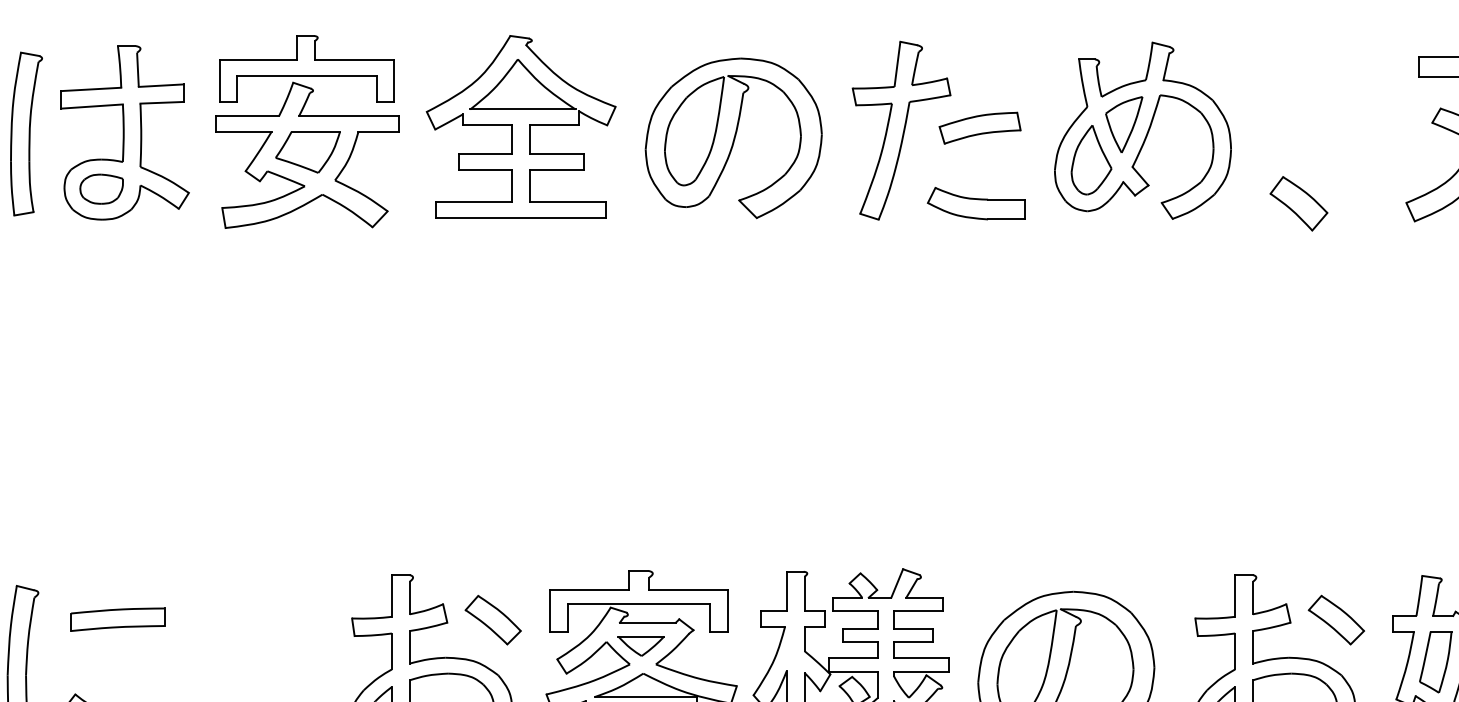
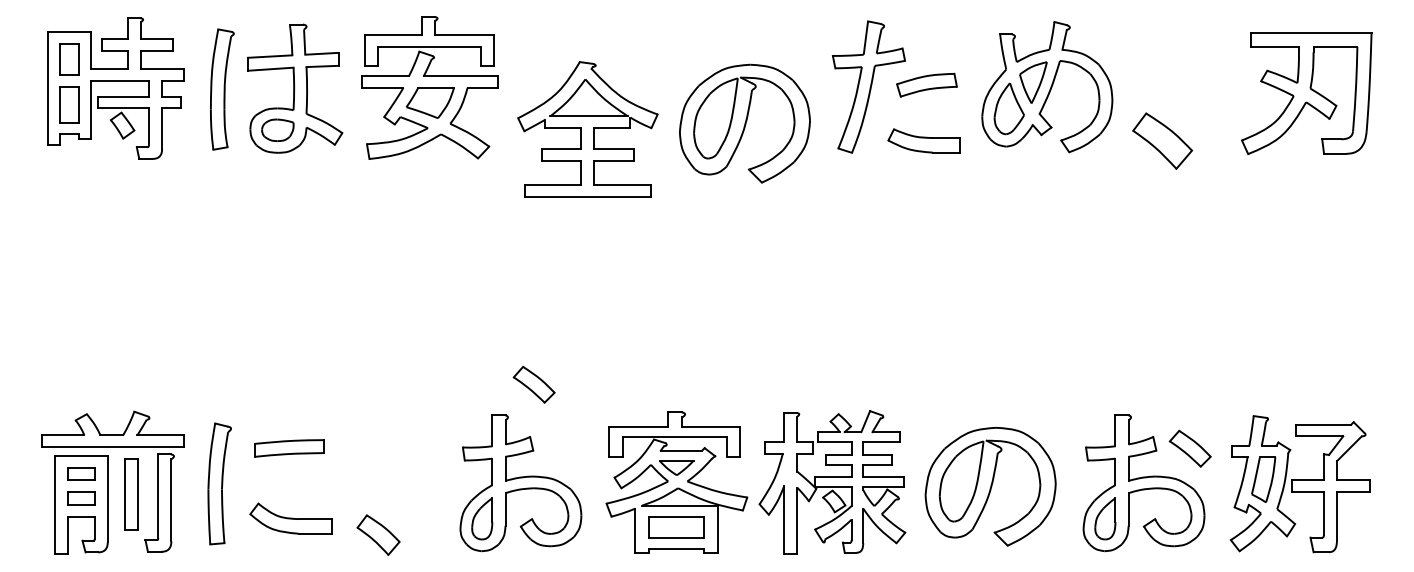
part: (520, 127) -> (587, 129), moved
part: (733, 138) -> (744, 123), moved
part: (1298, 202) -> (1162, 140), size x1.4
part: (492, 619) -> (533, 384), moved

